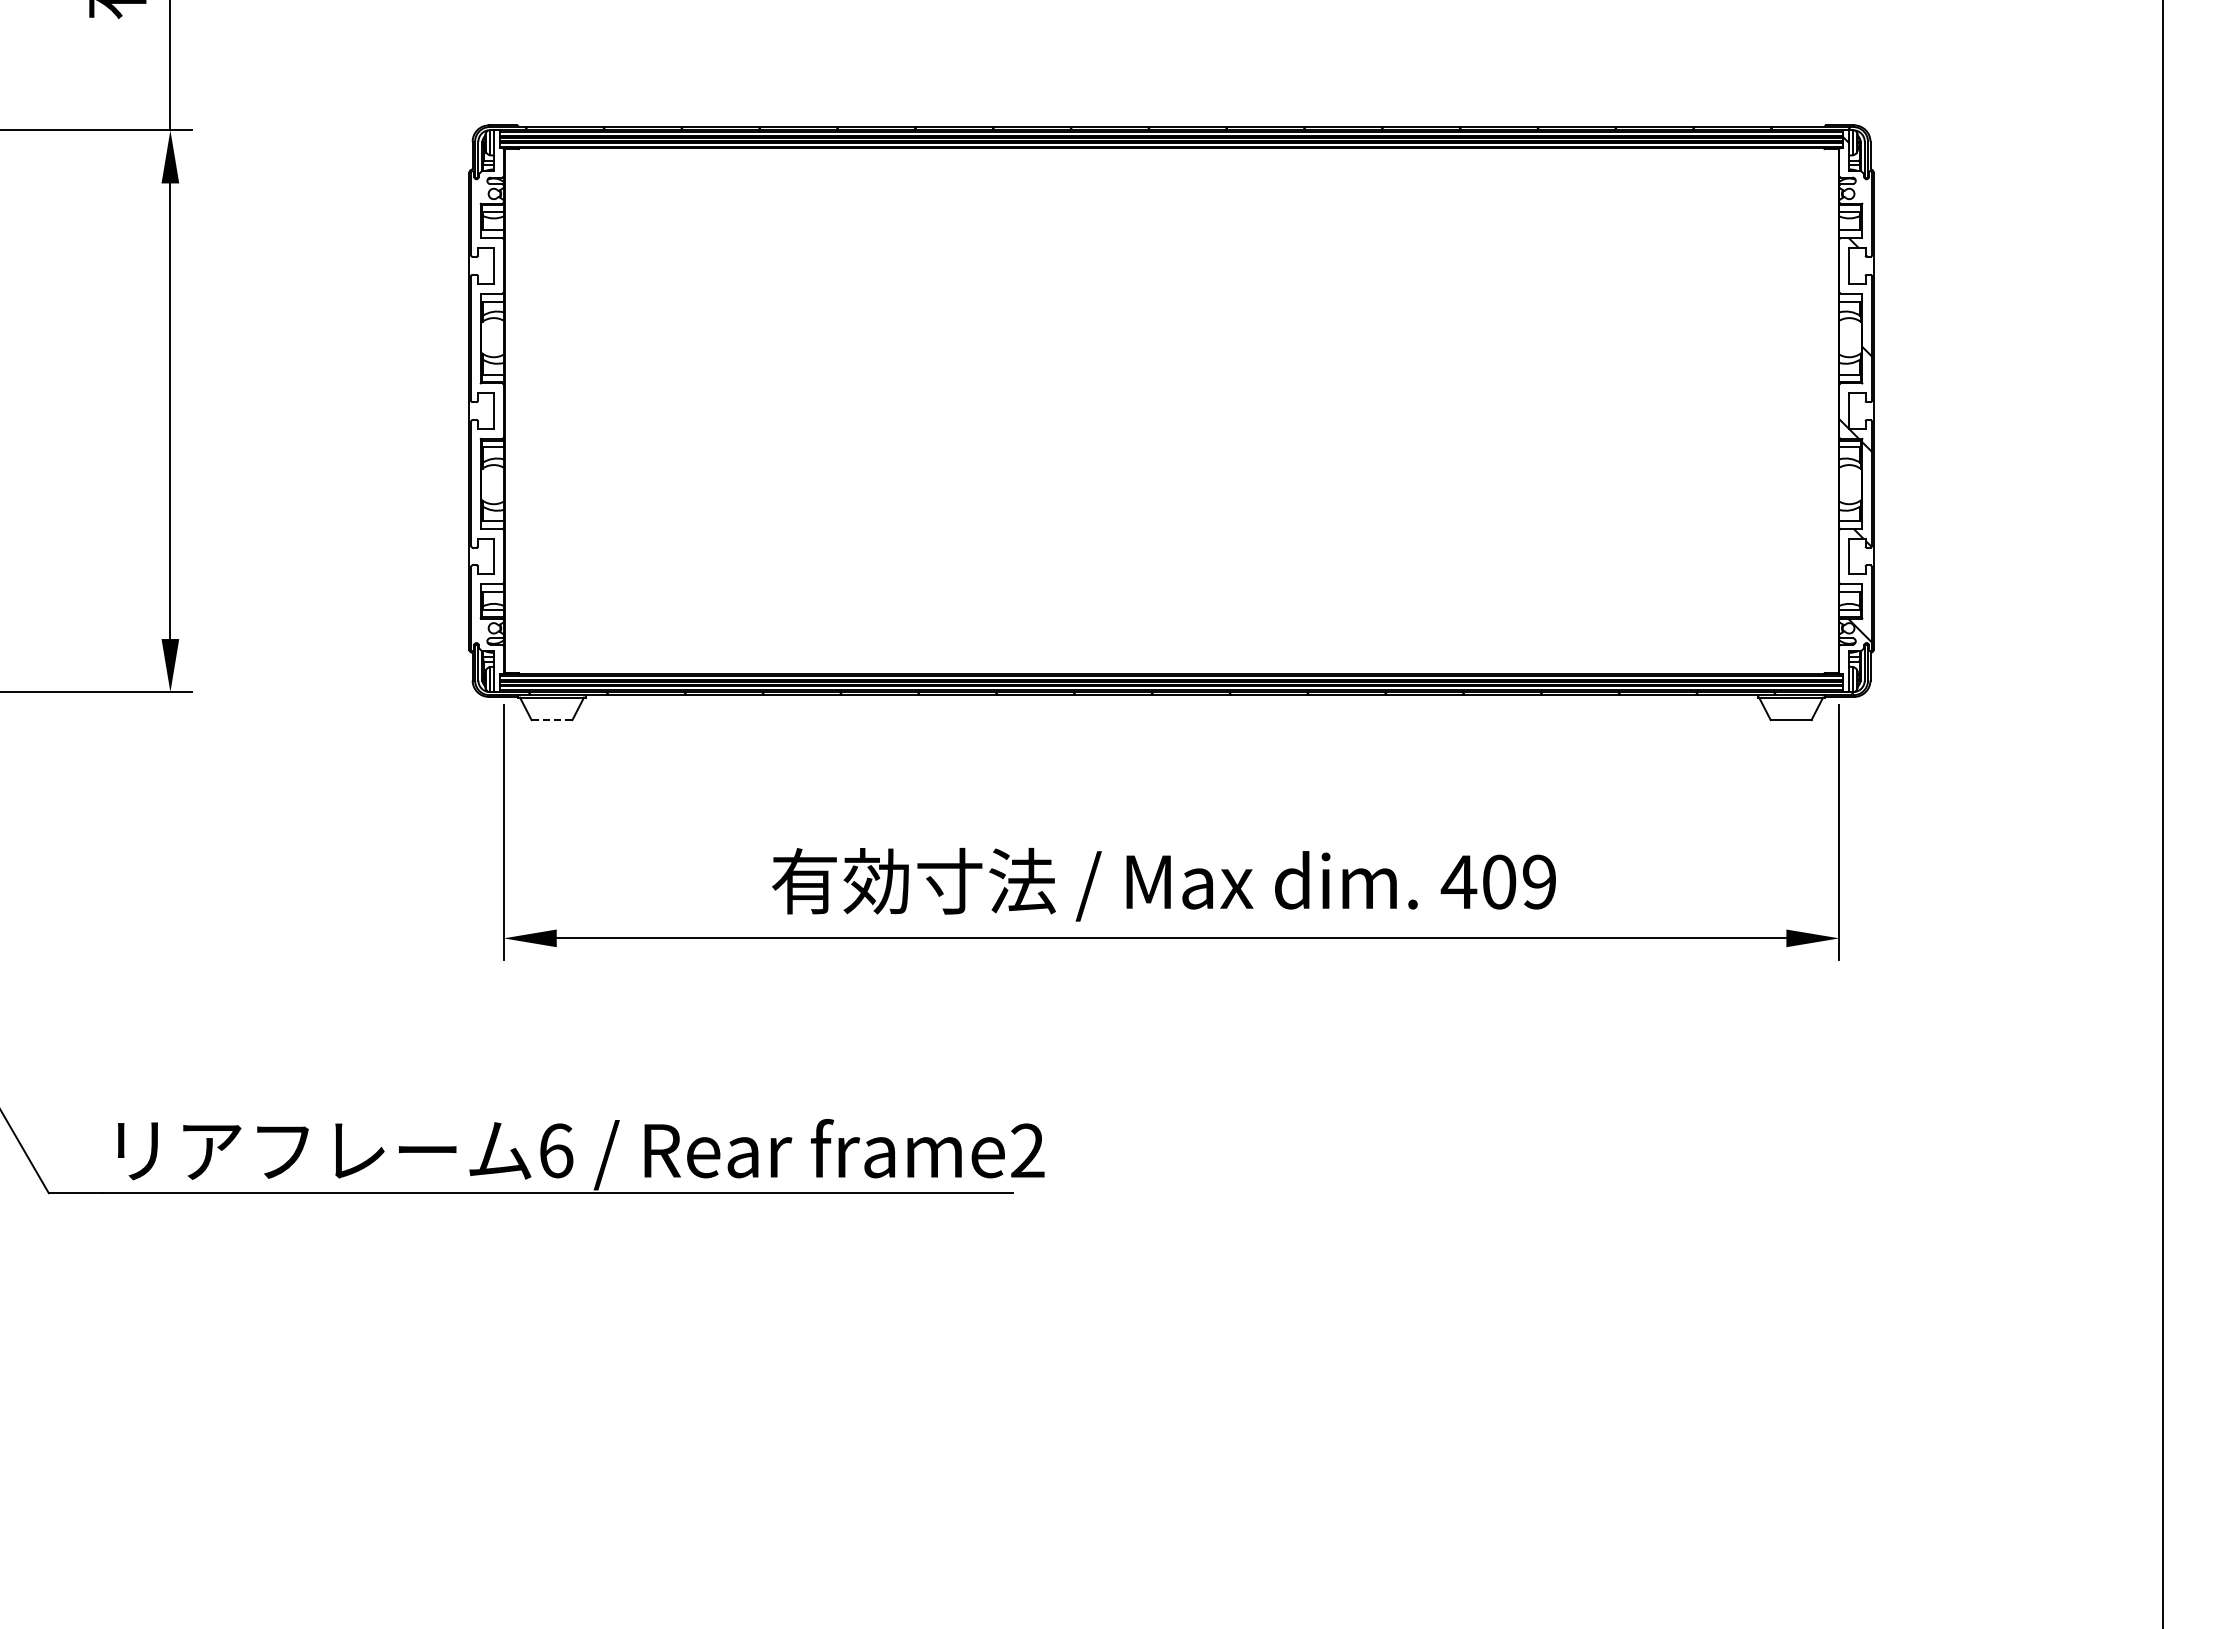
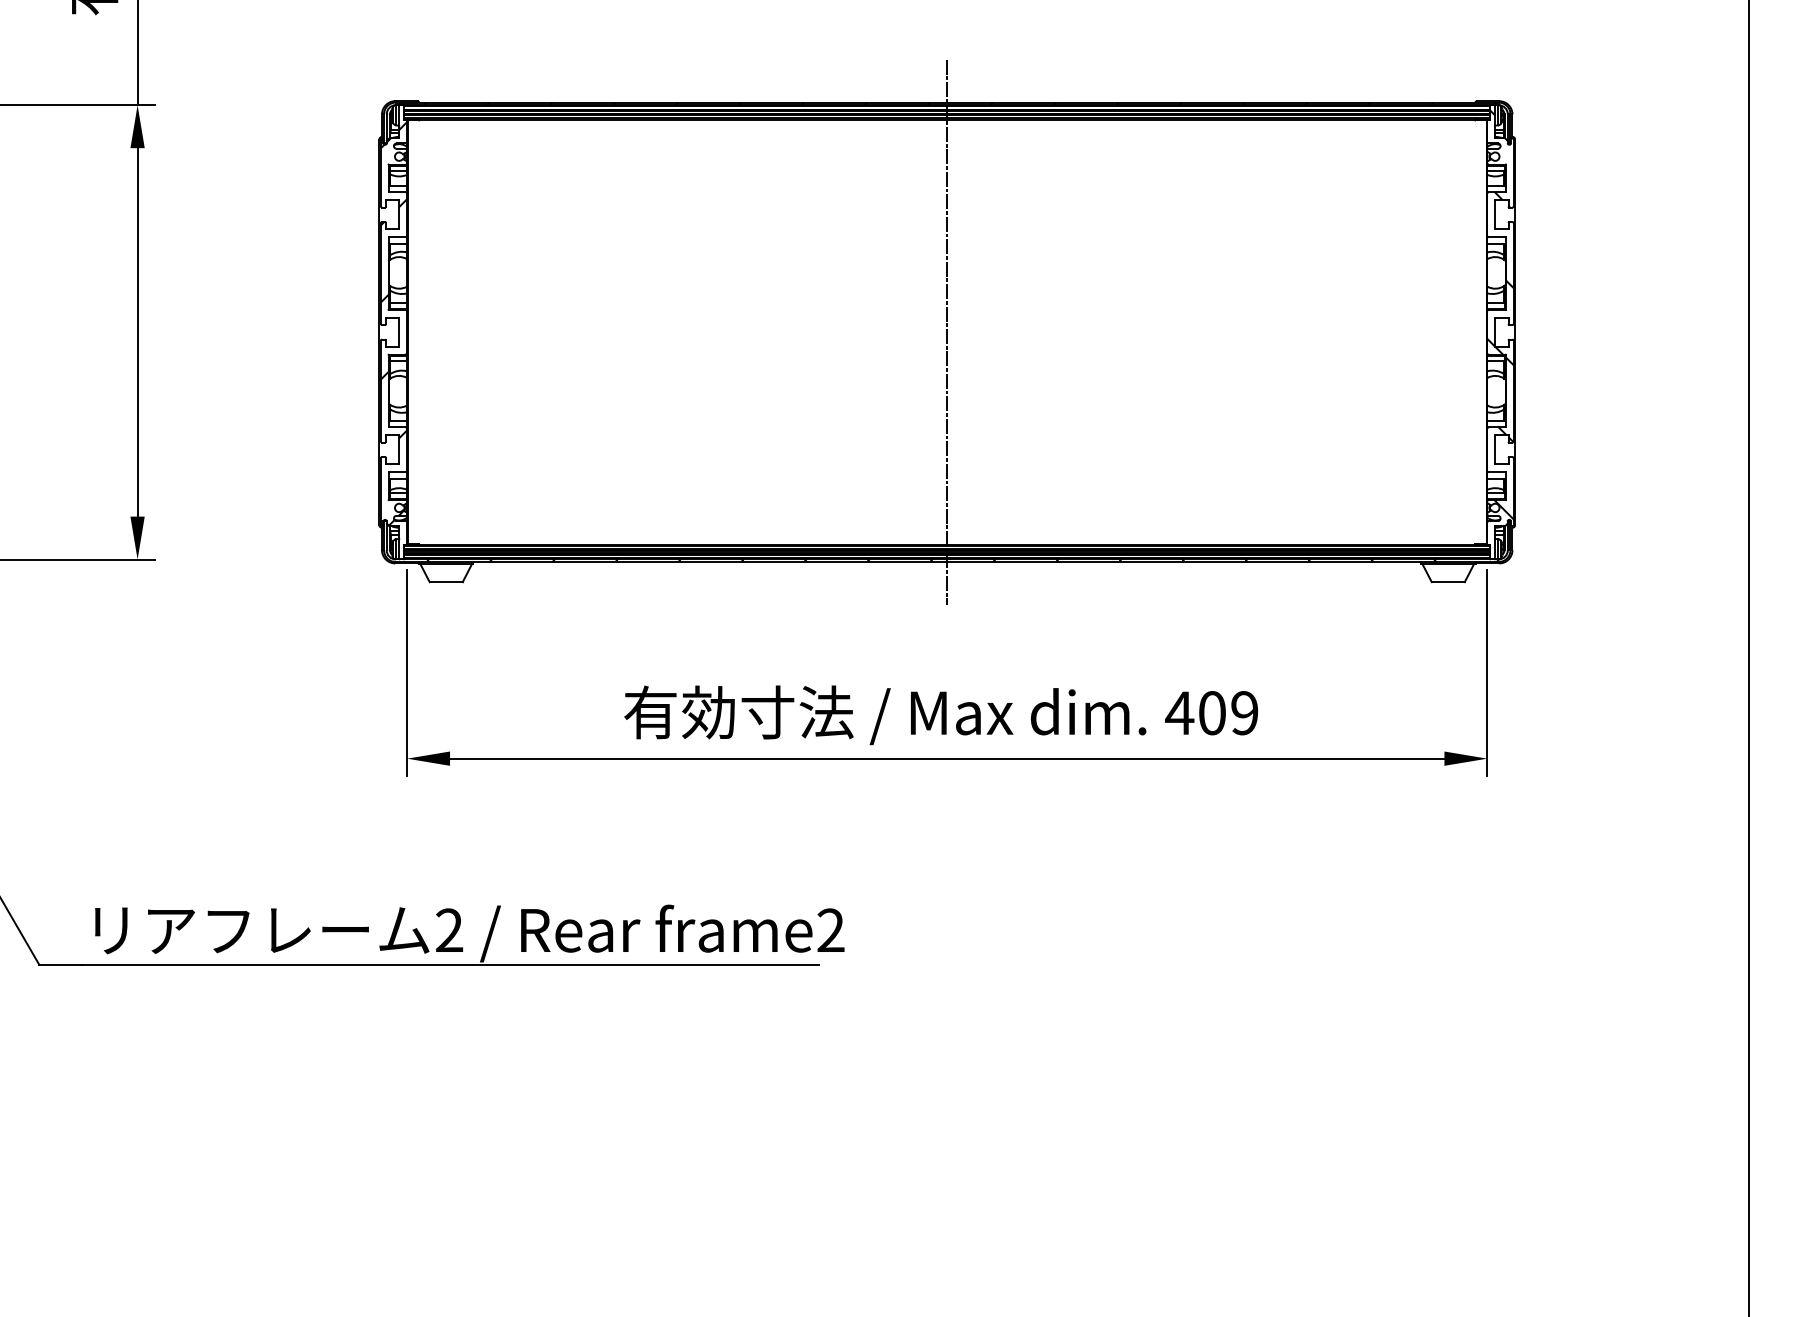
hatch: (487, 400) -> (394, 323), added
line: (1171, 410) -> (947, 331), added
line: (552, 720) -> (446, 582), dashed -> solid
text: (556, 1150) -> (449, 930), 6 -> 2

